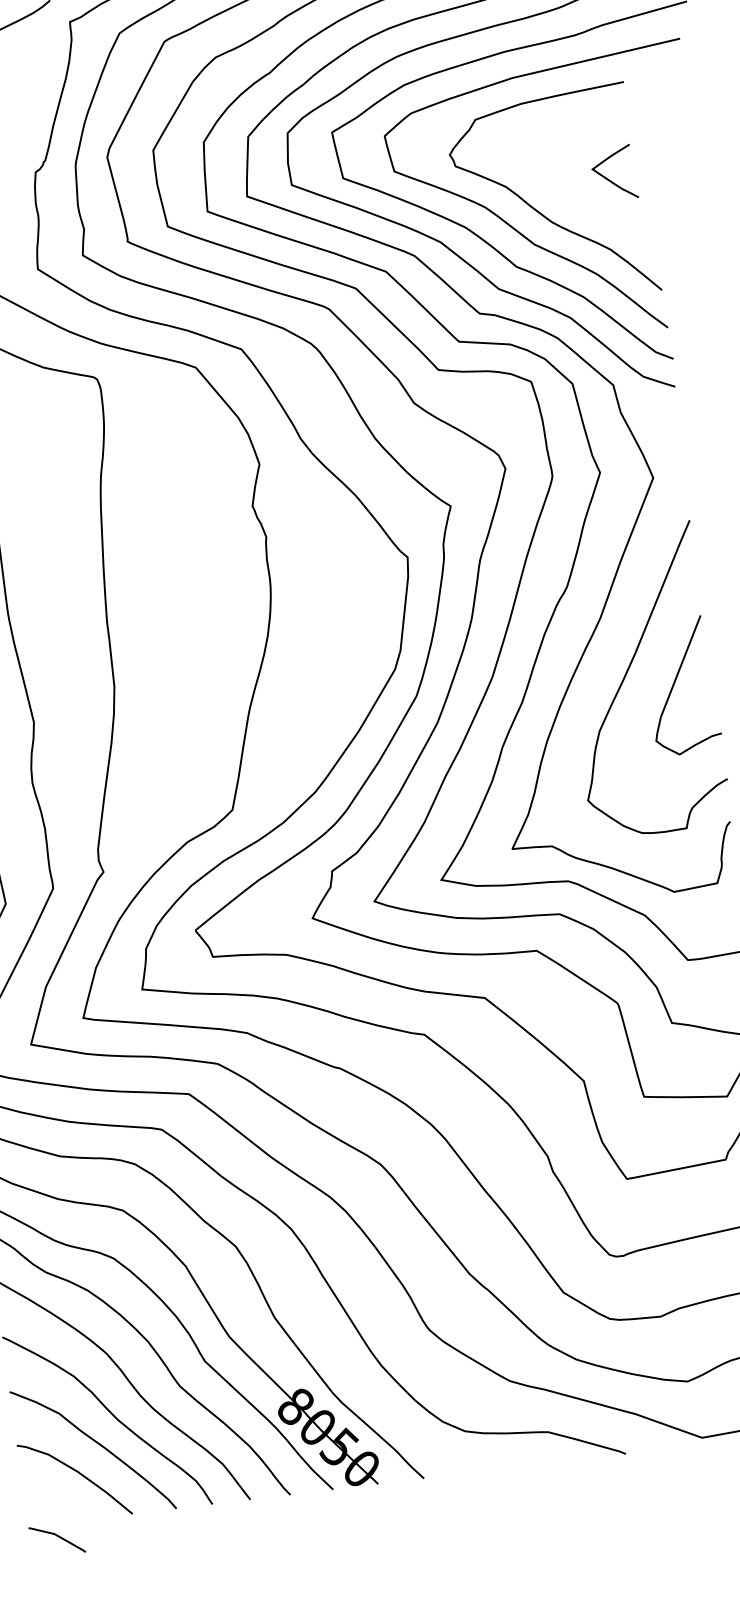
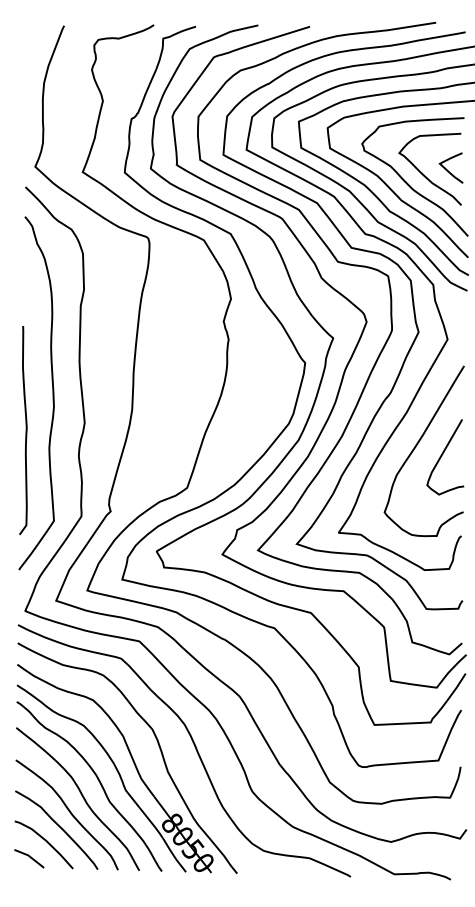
curve: (566, 190) -> (423, 173), added
line: (57, 1537) -> (29, 857), moved

